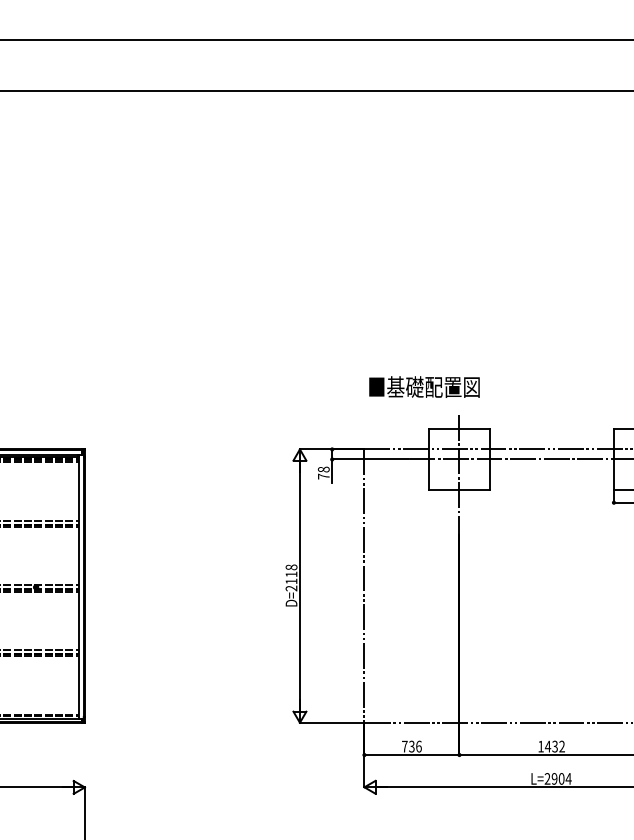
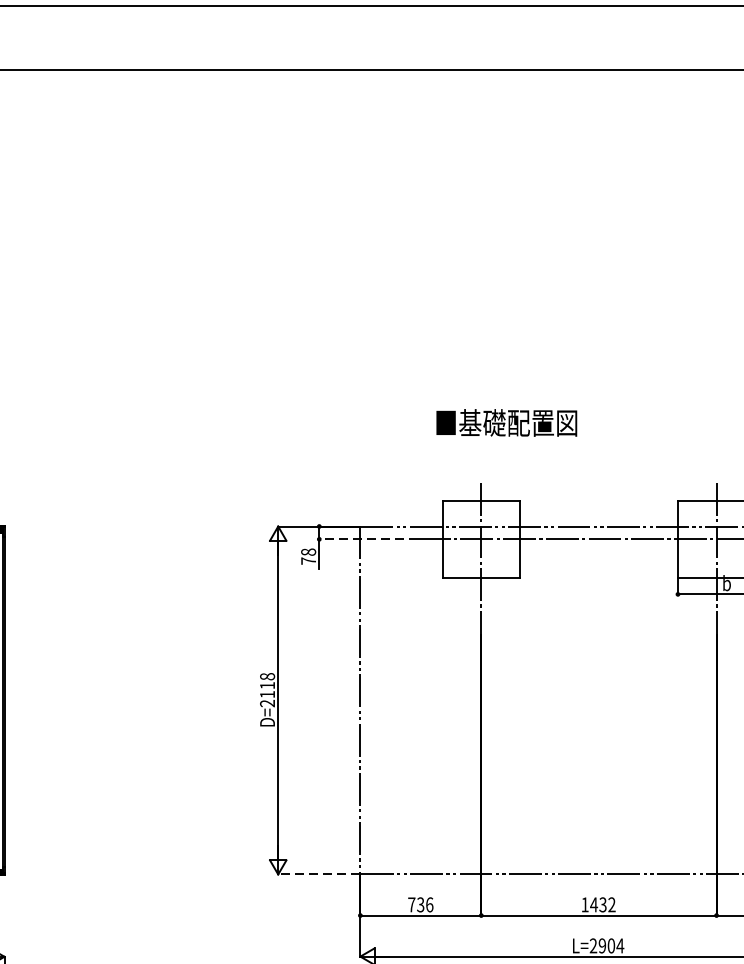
text: (424, 386) -> (506, 422), moved
line: (370, 459) -> (368, 539), solid -> dashed
line: (331, 722) -> (318, 874), solid -> dashed

